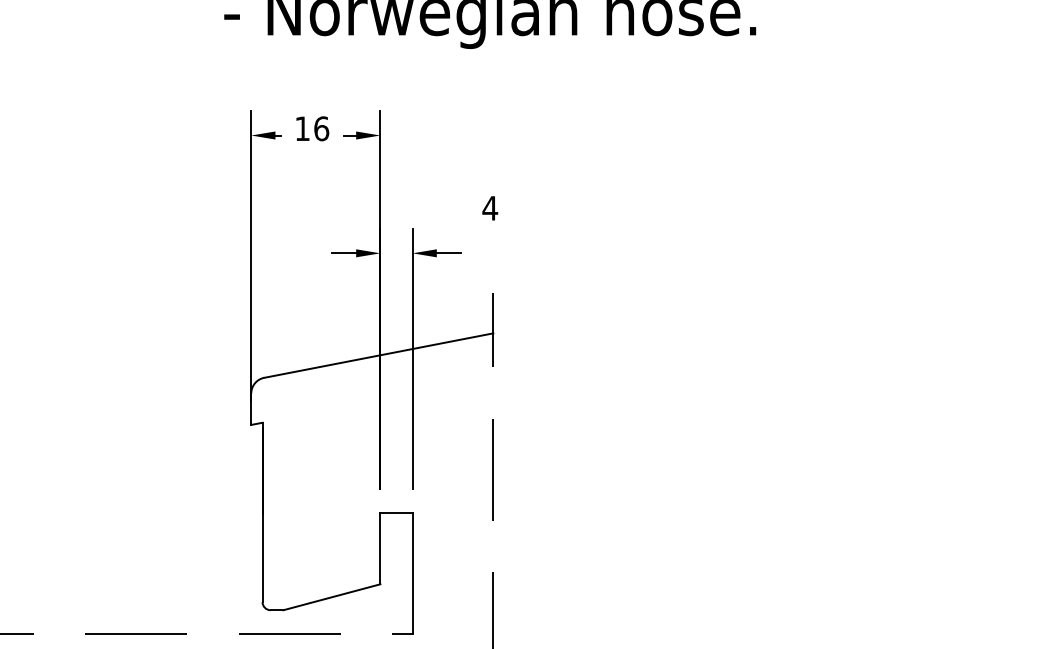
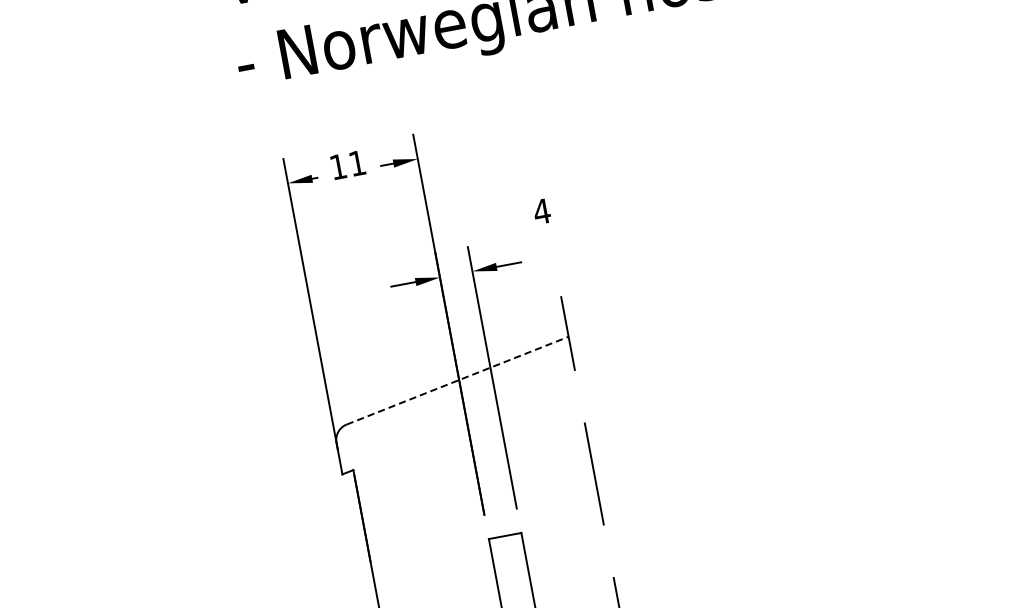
text: (321, 128) -> (357, 163), 16 -> 11
line: (378, 355) -> (457, 380), solid -> dashed

